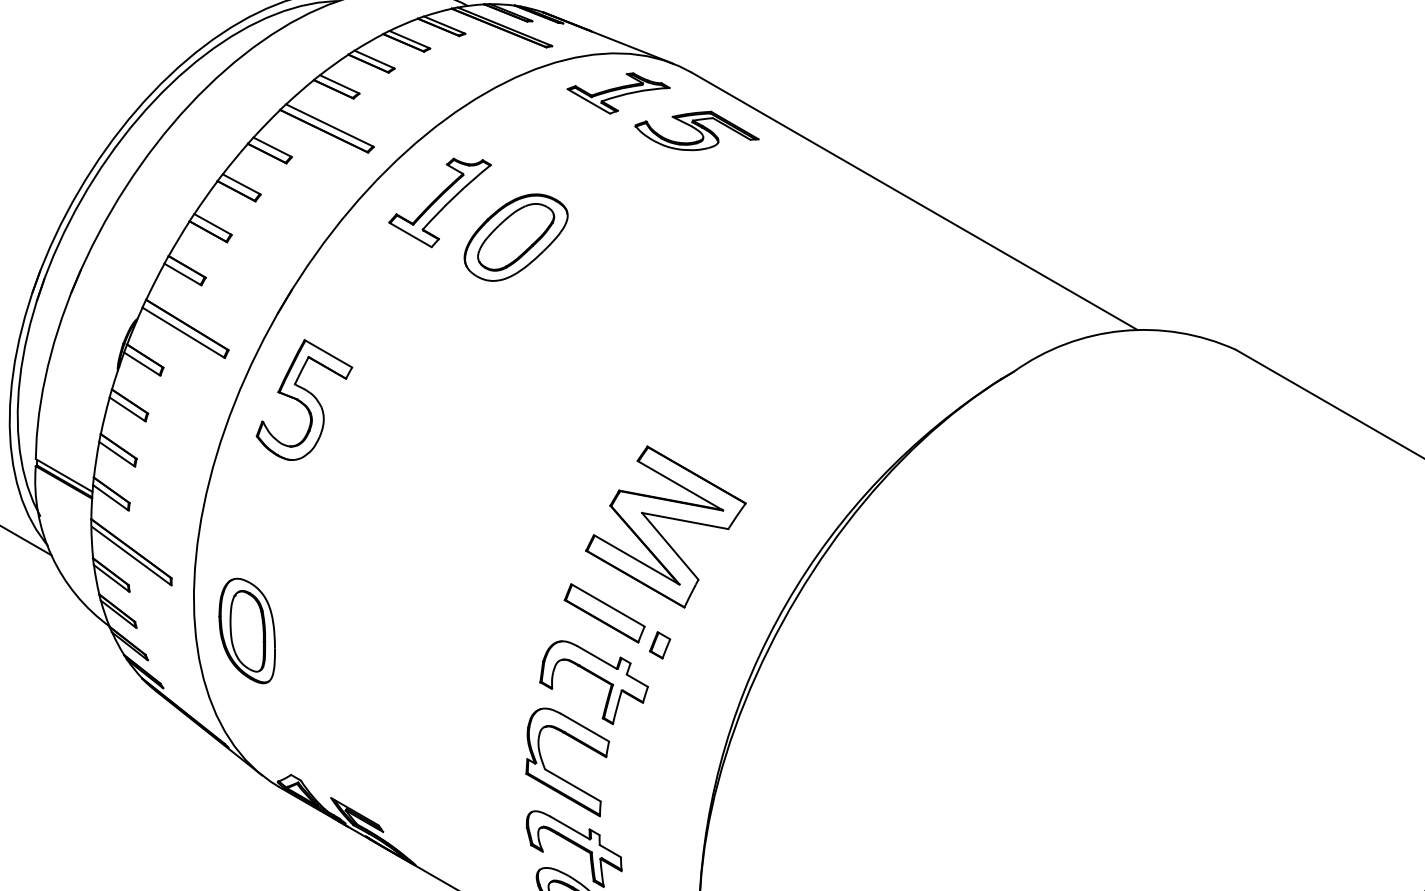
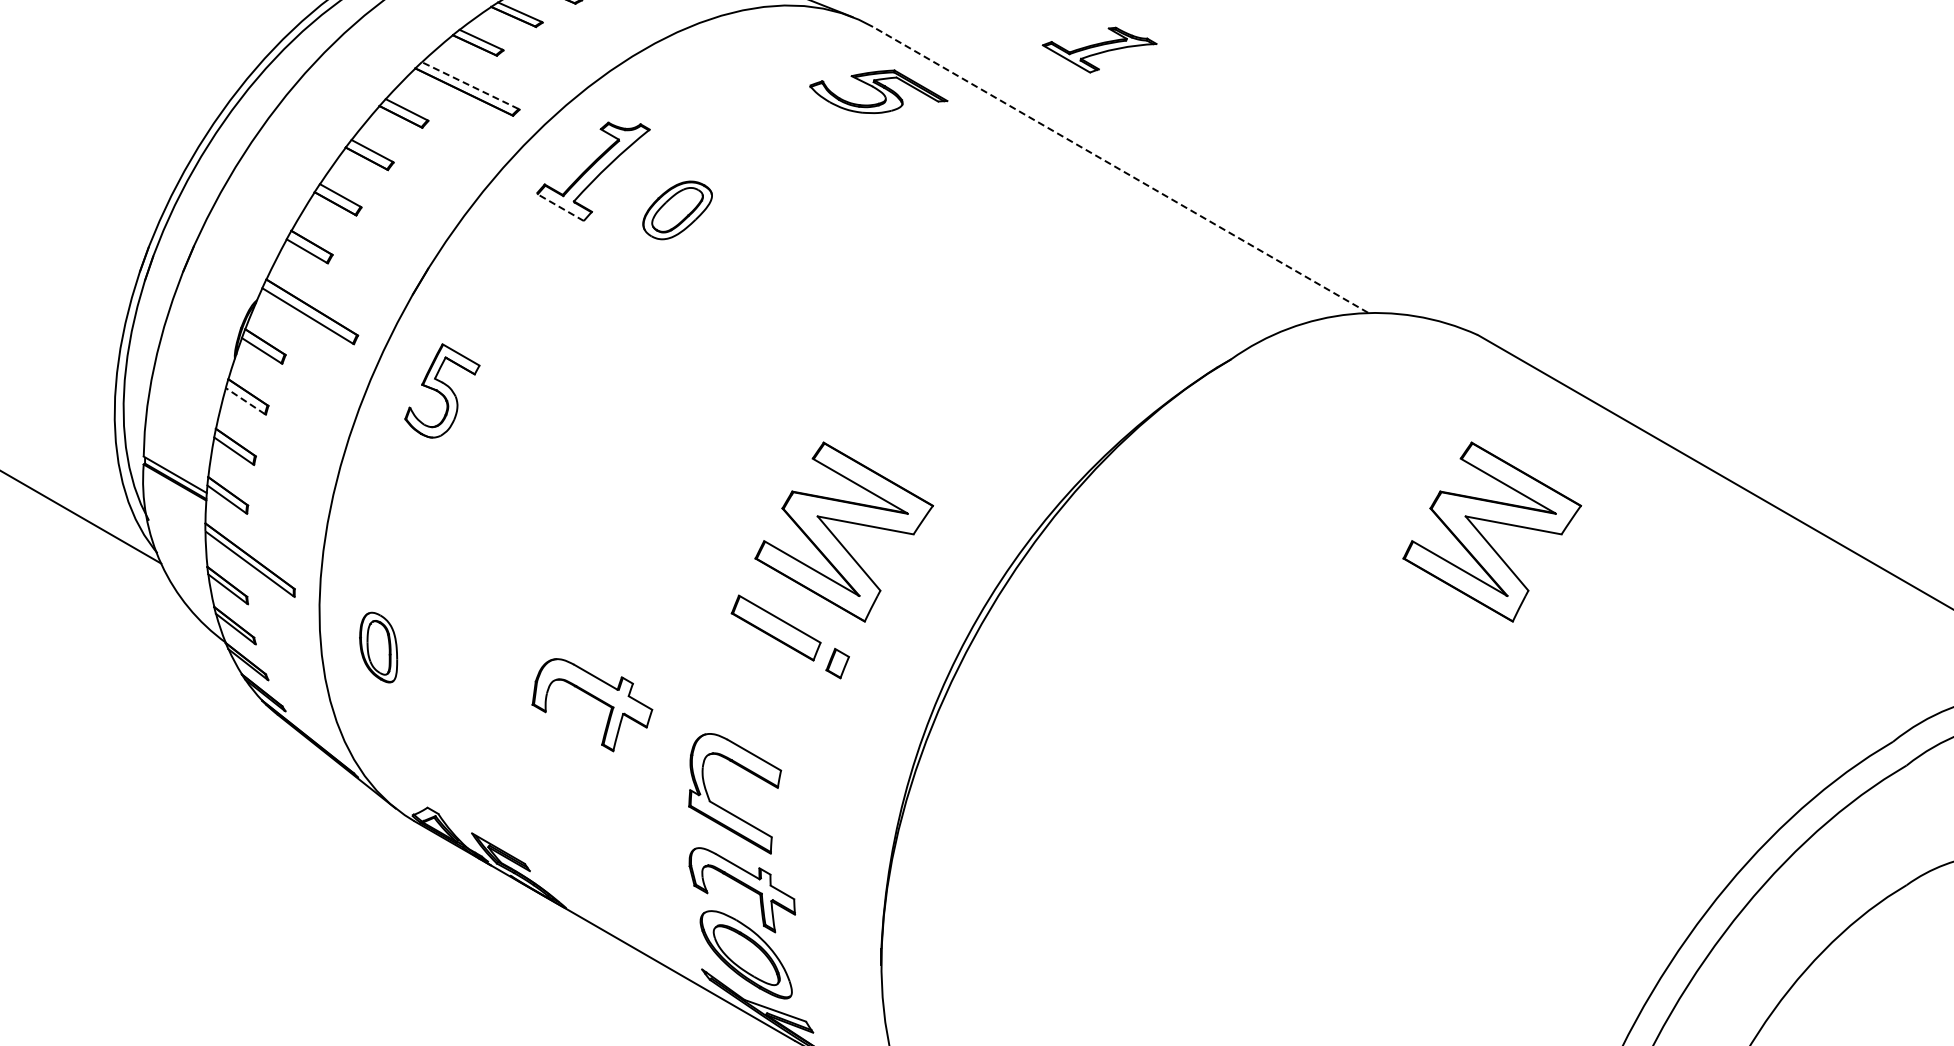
part: (618, 92) -> (1099, 49), moved
line: (329, 125) -> (470, 85), solid -> dashed
line: (914, 200) -> (1120, 169), solid -> dashed
line: (409, 235) -> (559, 207), solid -> dashed
part: (515, 237) -> (677, 210), size x0.6
part: (304, 399) -> (442, 390), size x0.7
line: (127, 409) -> (245, 401), solid -> dashed
part: (1240, 530) -> (1483, 535), added
part: (246, 630) -> (378, 647), size x0.6
part: (596, 677) -> (595, 699), moved

